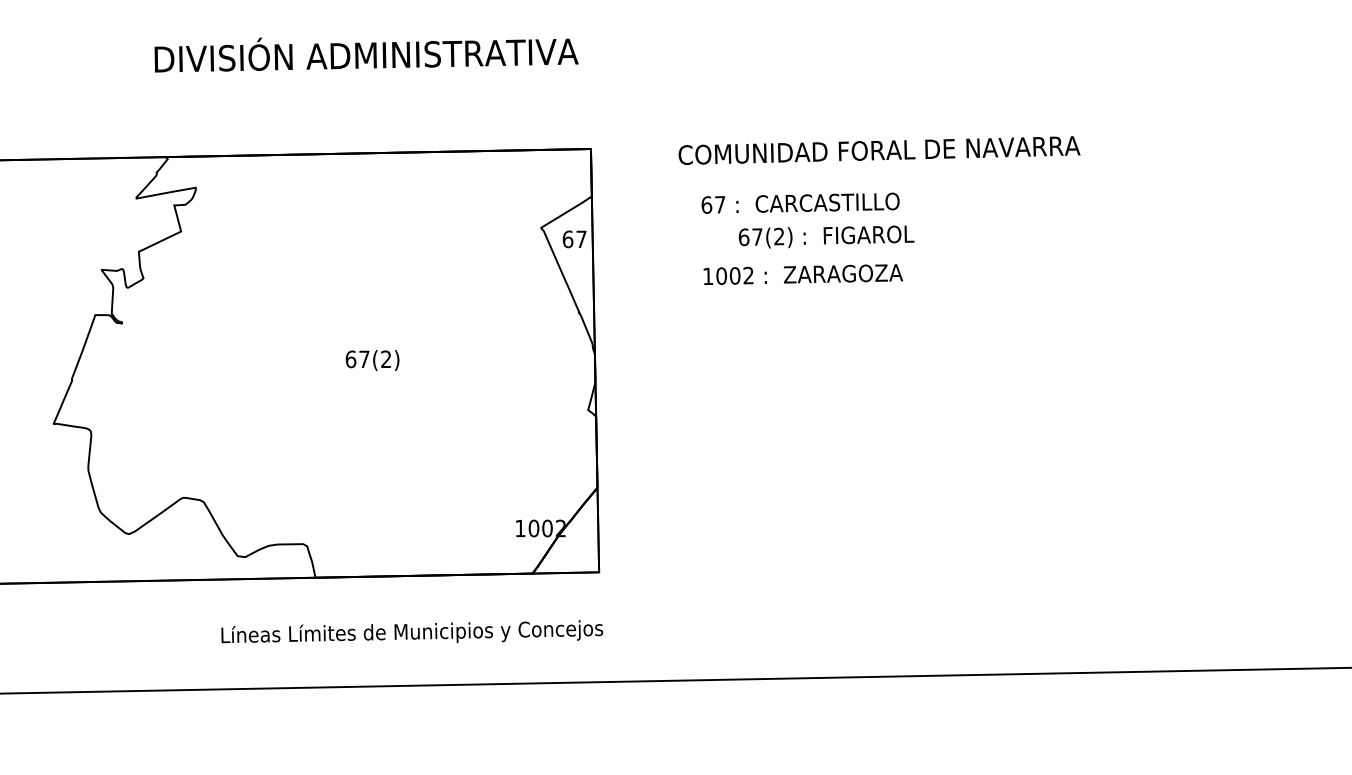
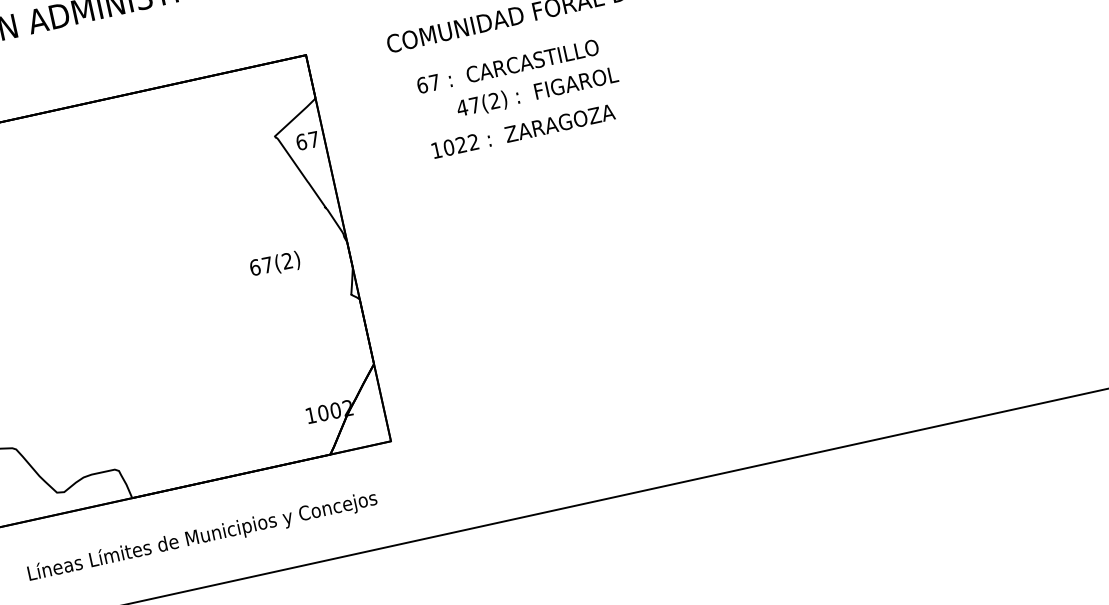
text: (743, 237) -> (461, 108), 67(2) -> 47(2)
text: (734, 275) -> (460, 144), 1002 -> 1022
text: (372, 360) -> (275, 264), moved
text: (412, 631) -> (202, 535), moved

